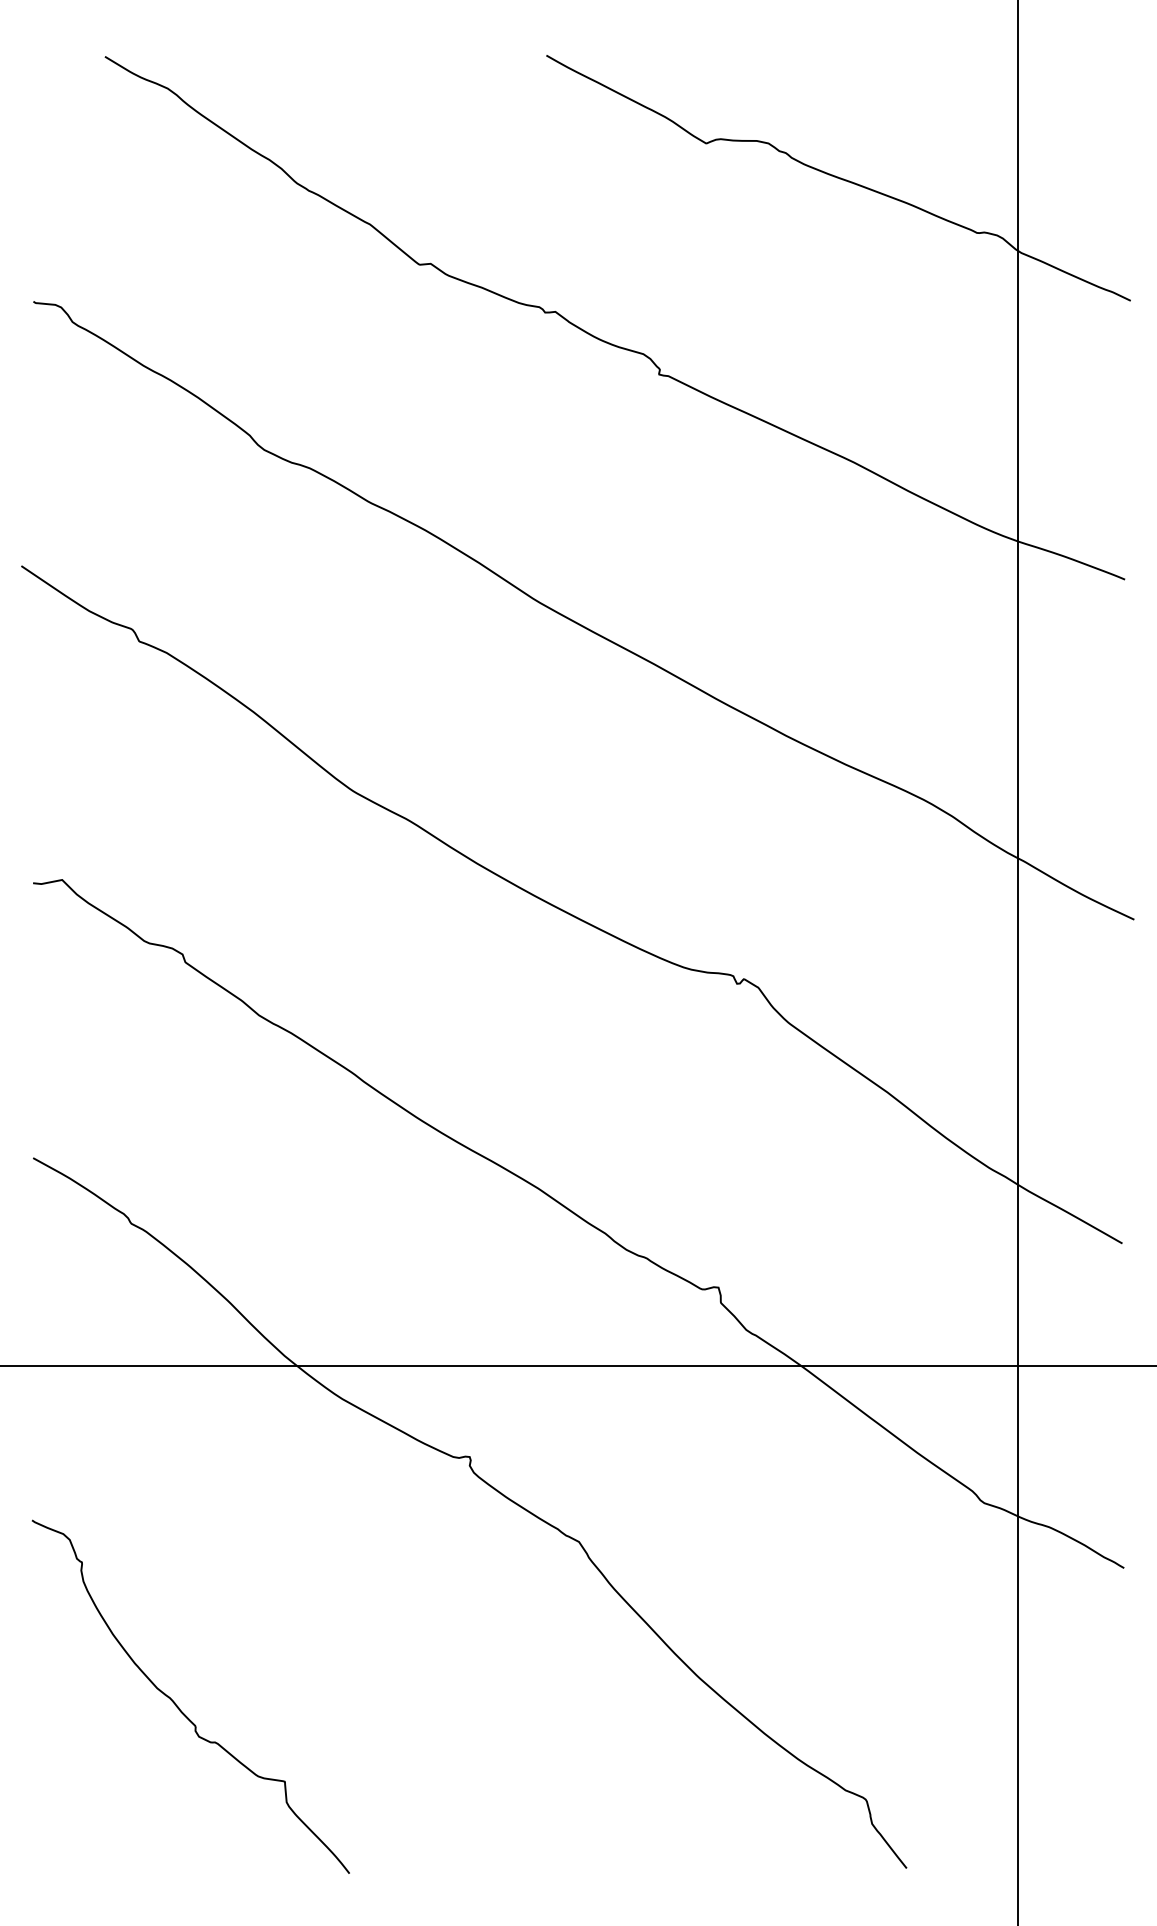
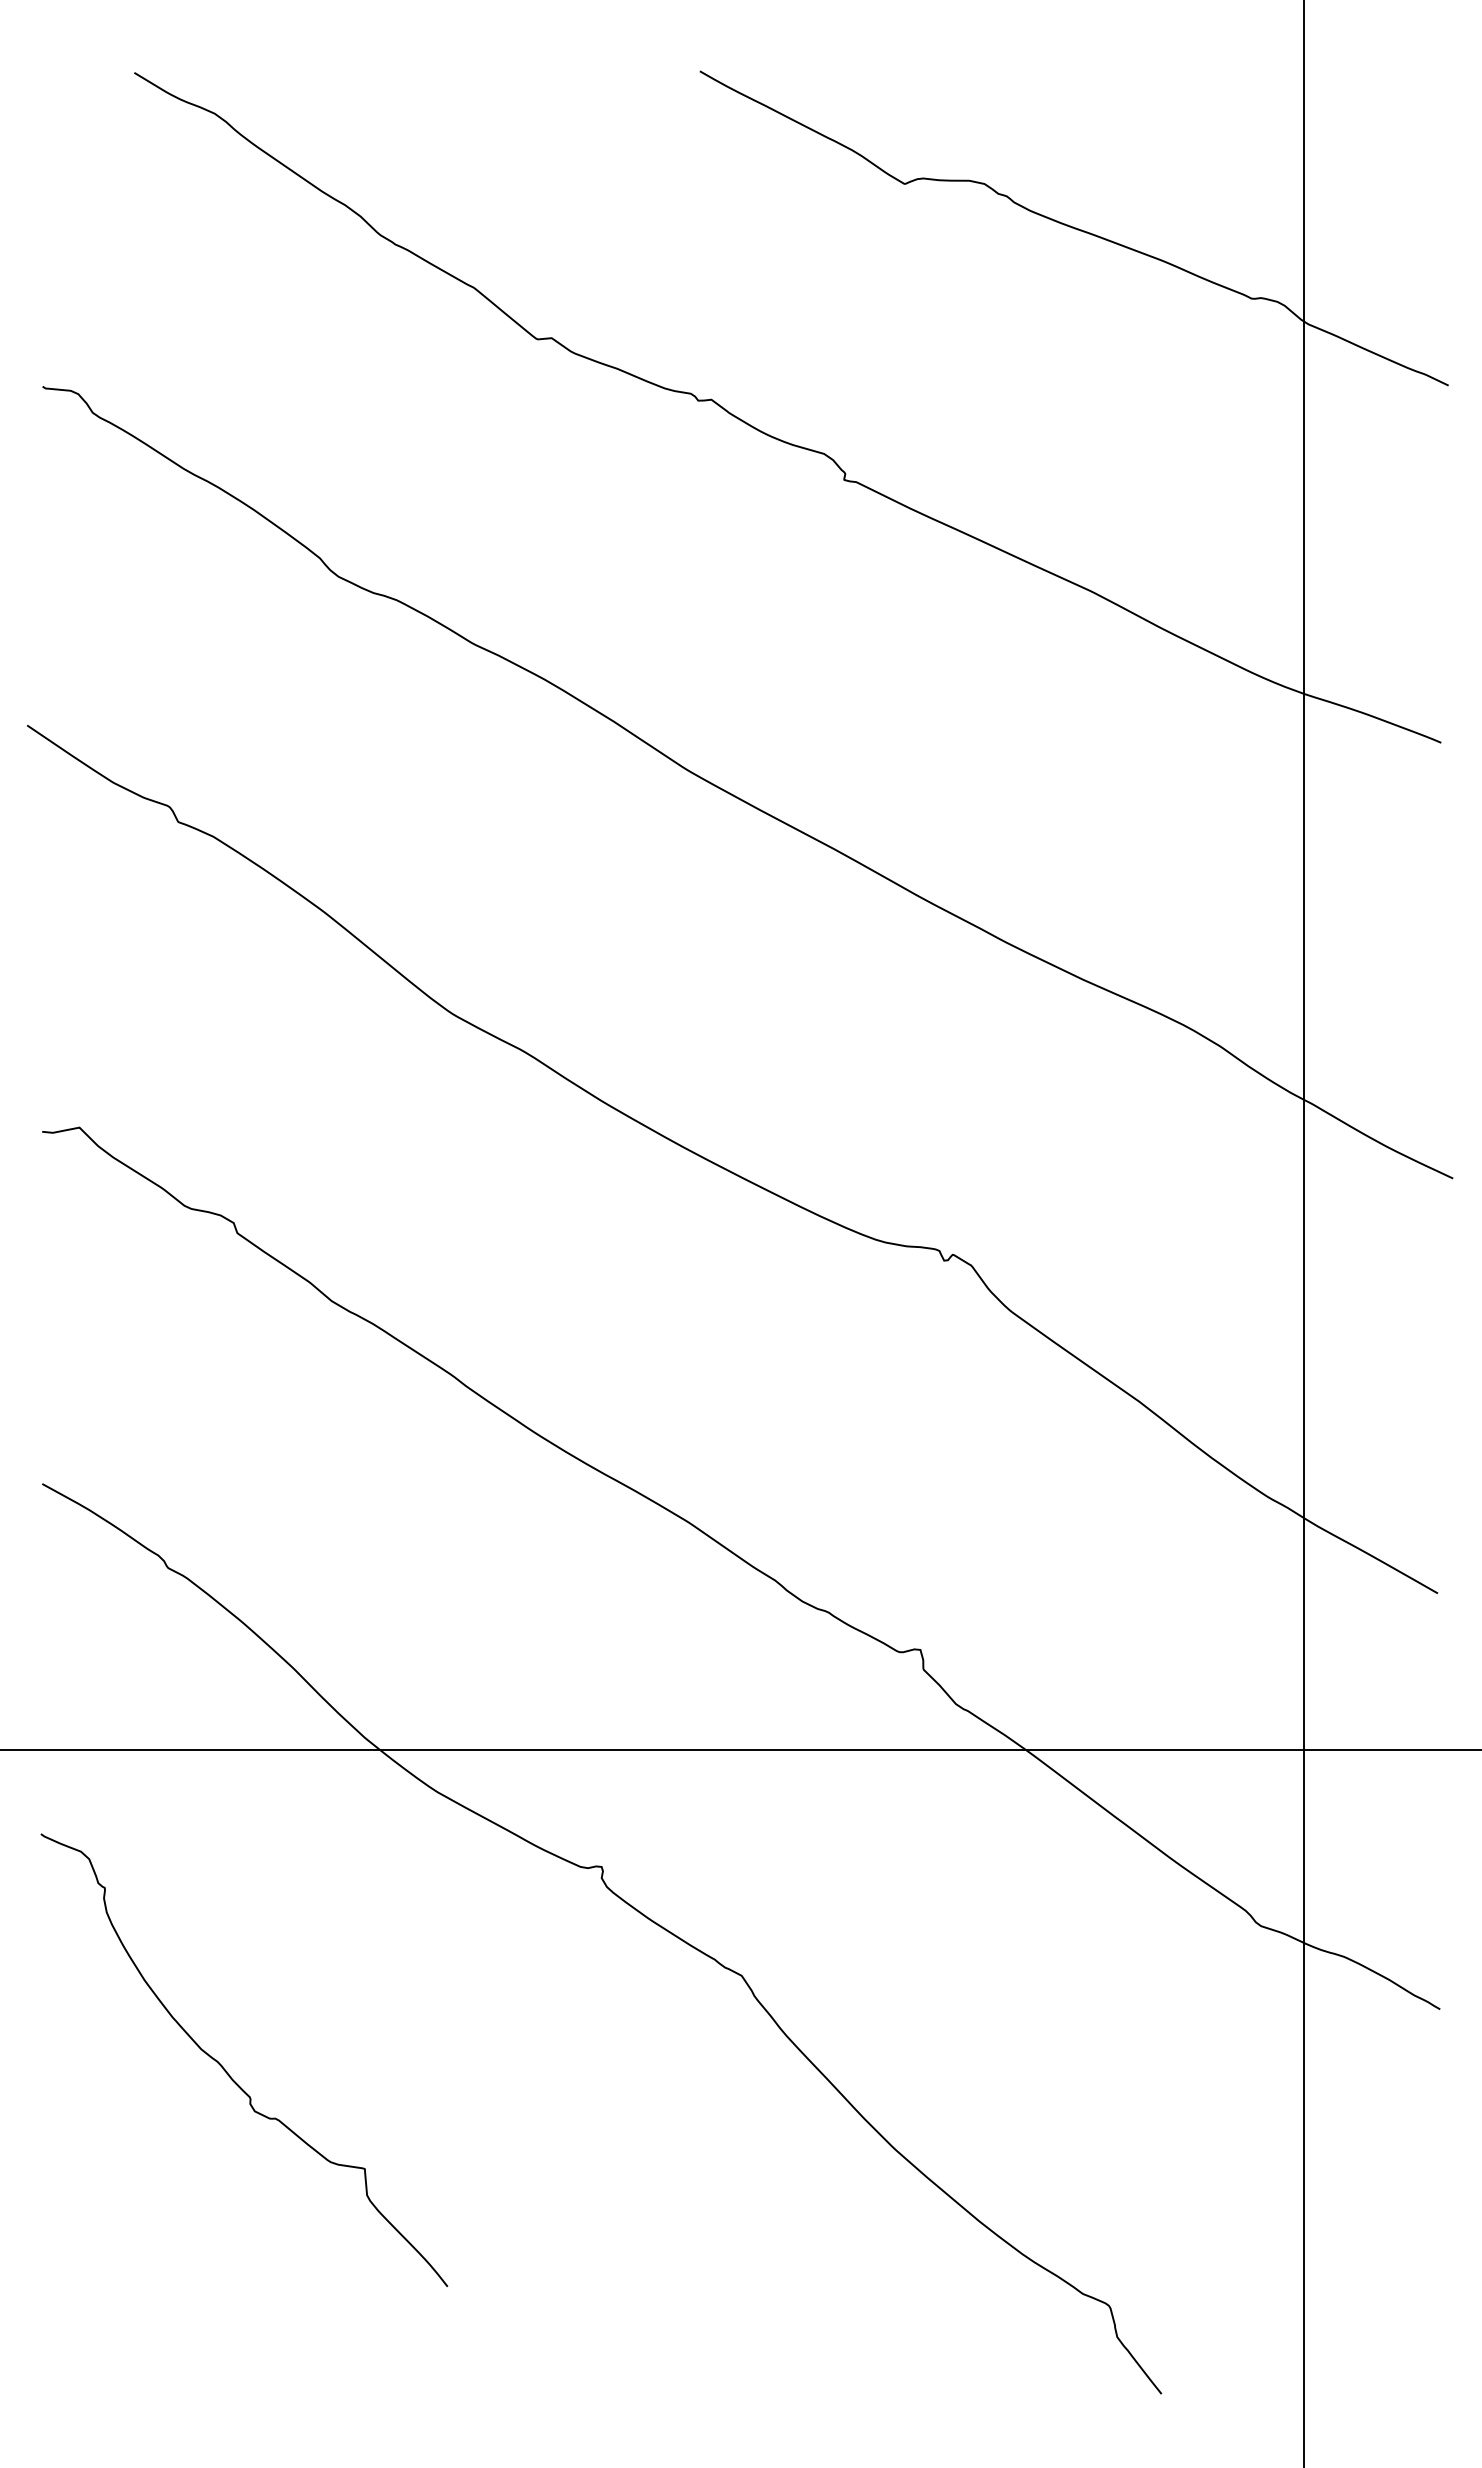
curve: (177, 1705) -> (227, 2071), moved

